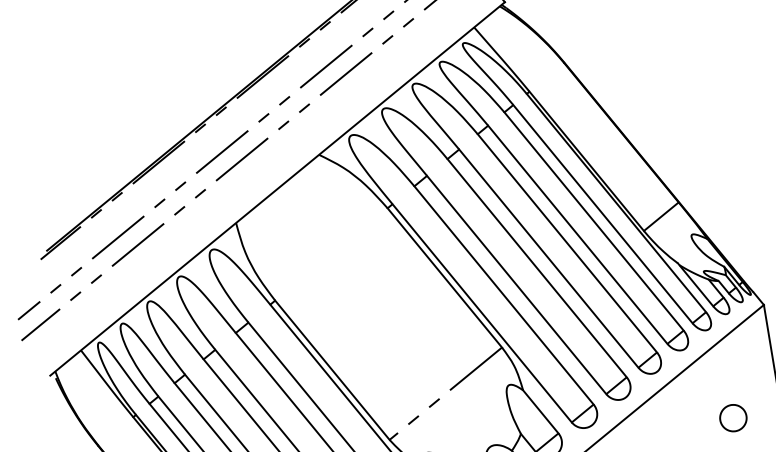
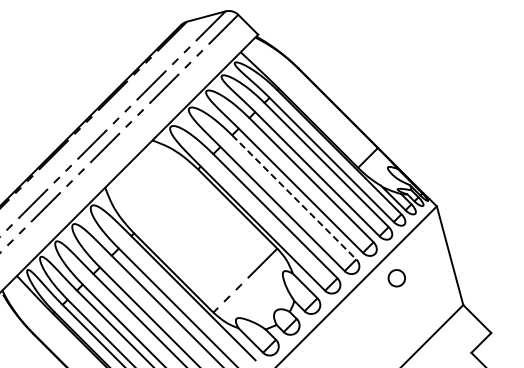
line: (537, 268) -> (294, 197), solid -> dashed
part: (732, 418) -> (396, 278), moved

